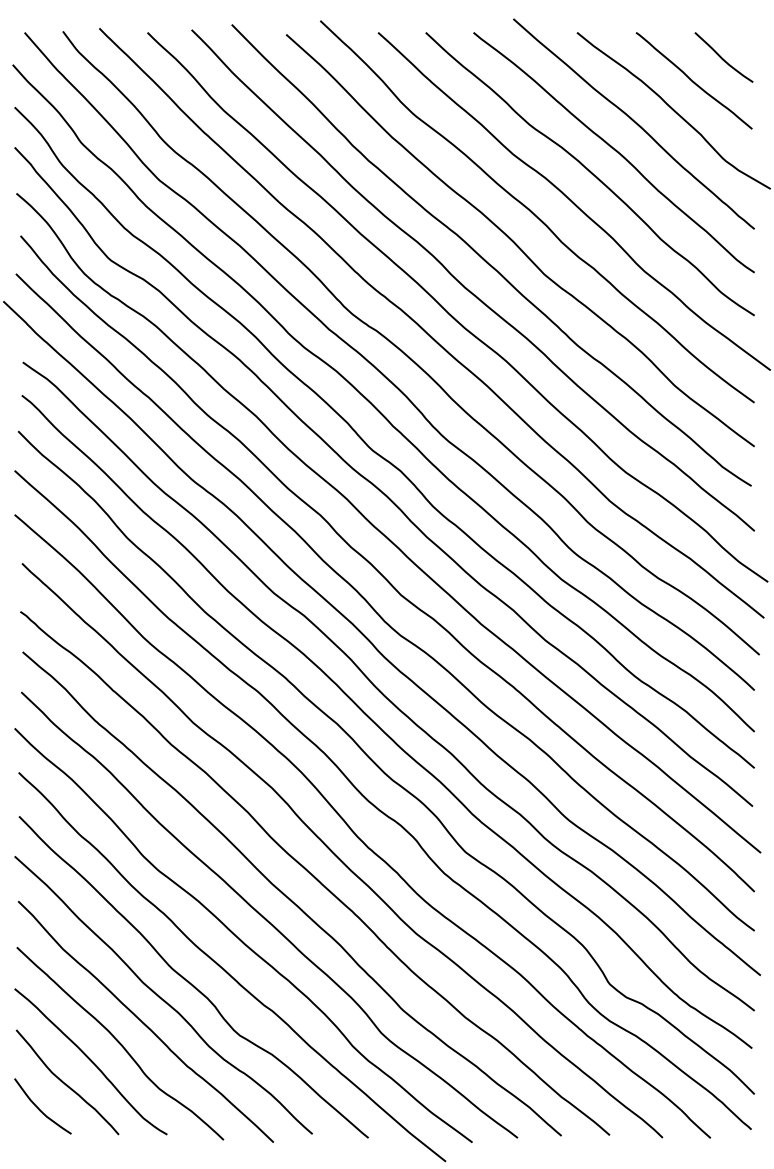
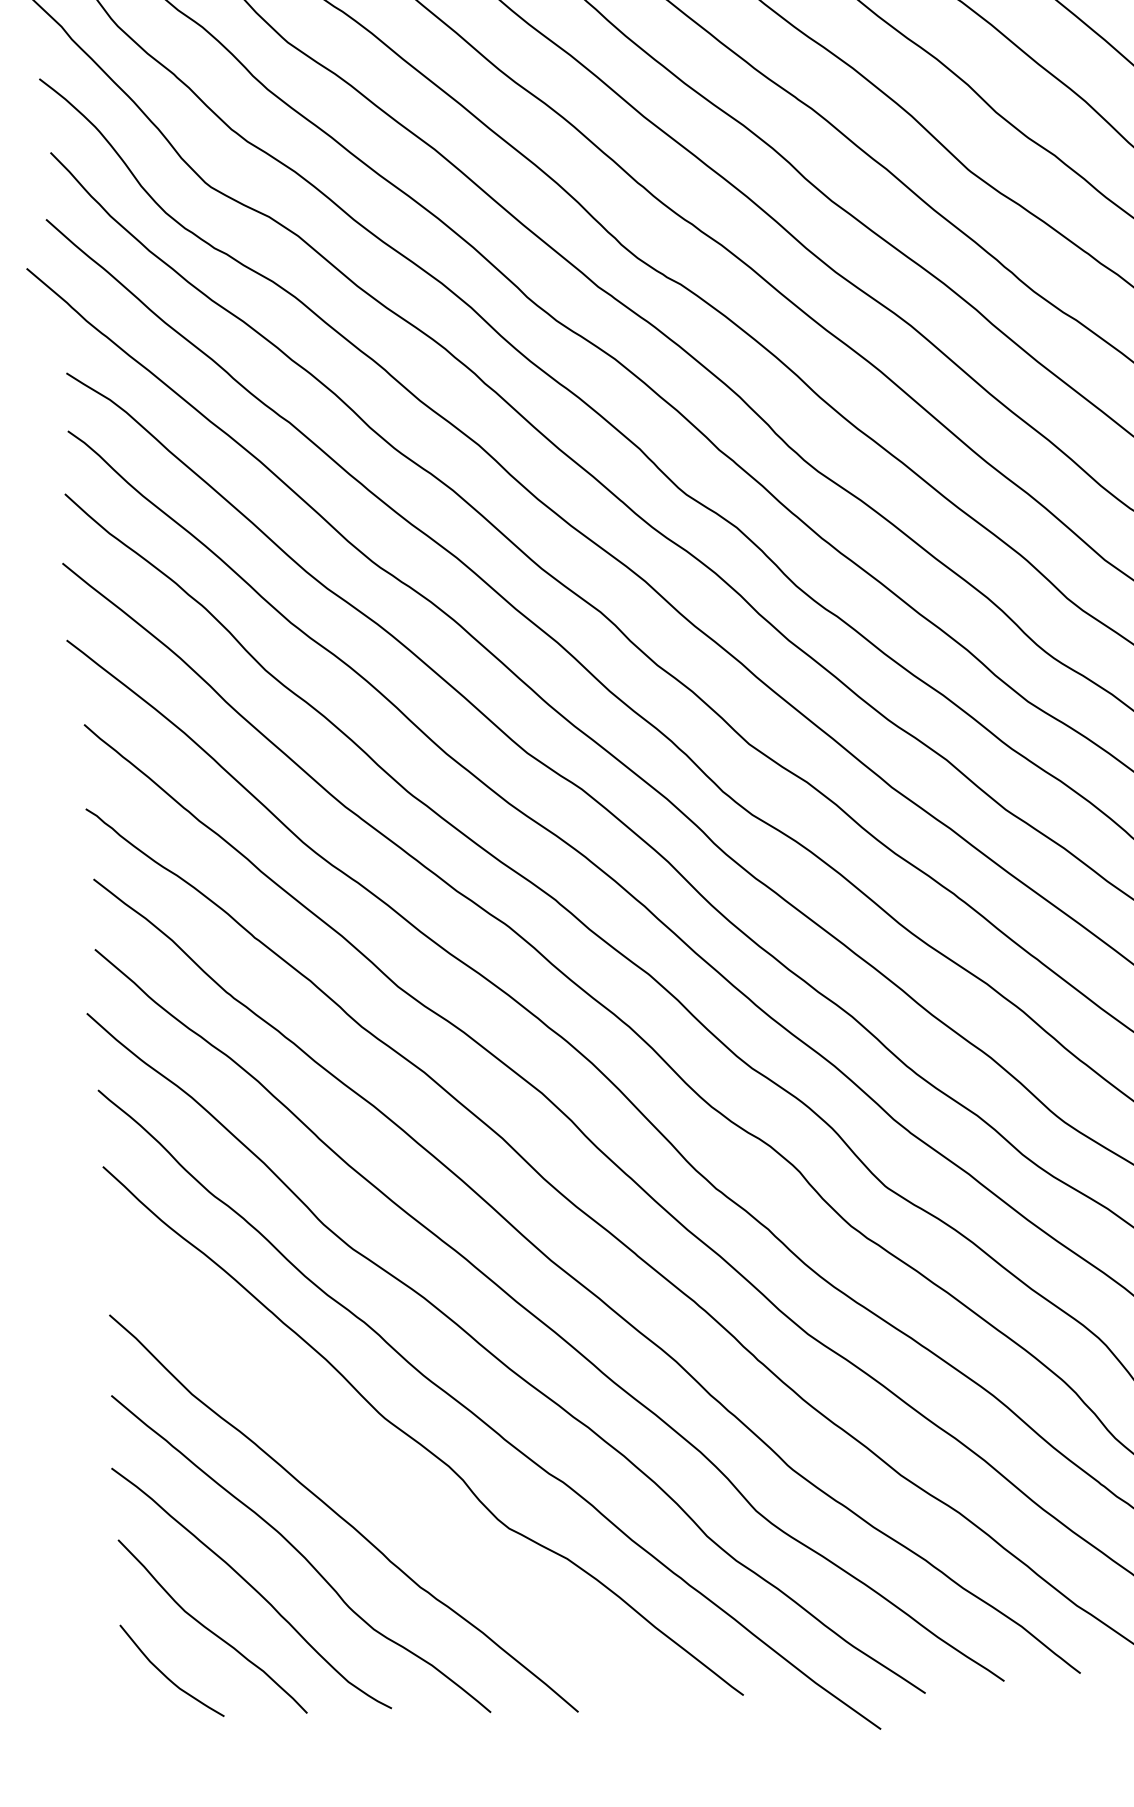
curve: (161, 997) -> (368, 1469), removed

